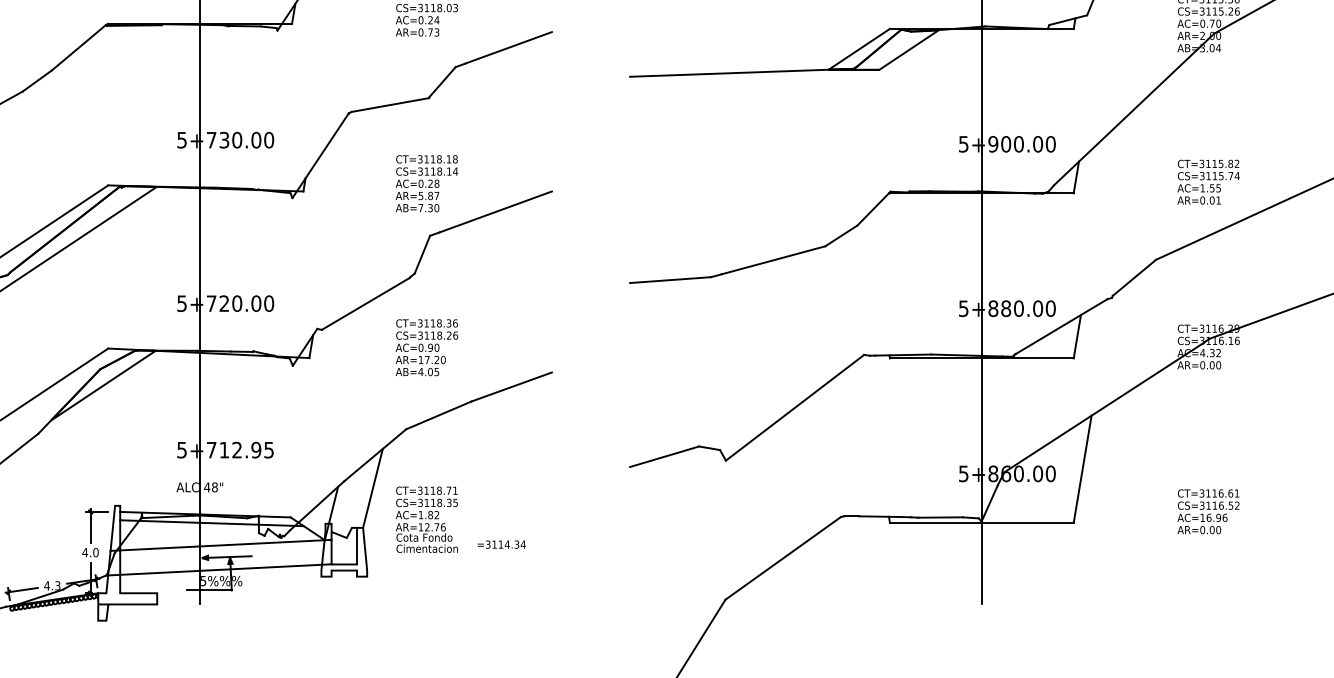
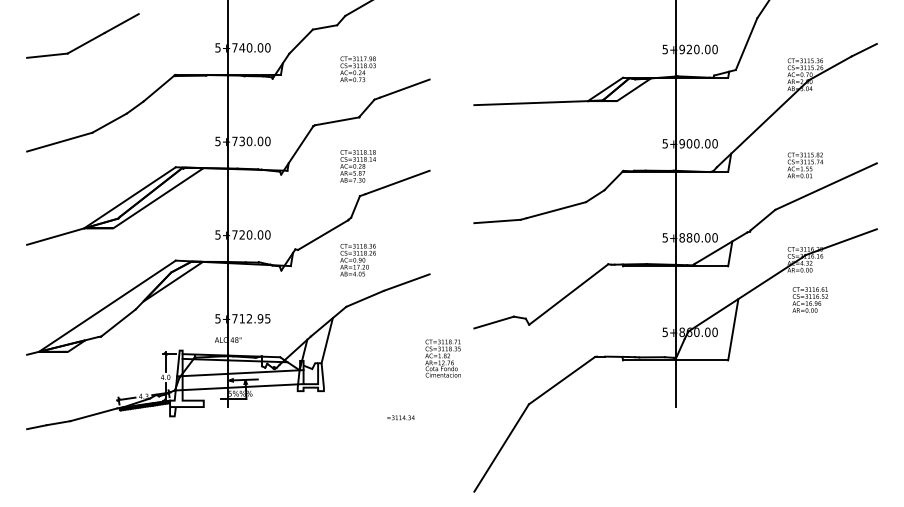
text: (1207, 510) -> (809, 299), moved
text: (425, 519) -> (442, 358), moved
text: (500, 544) -> (400, 417), moved

